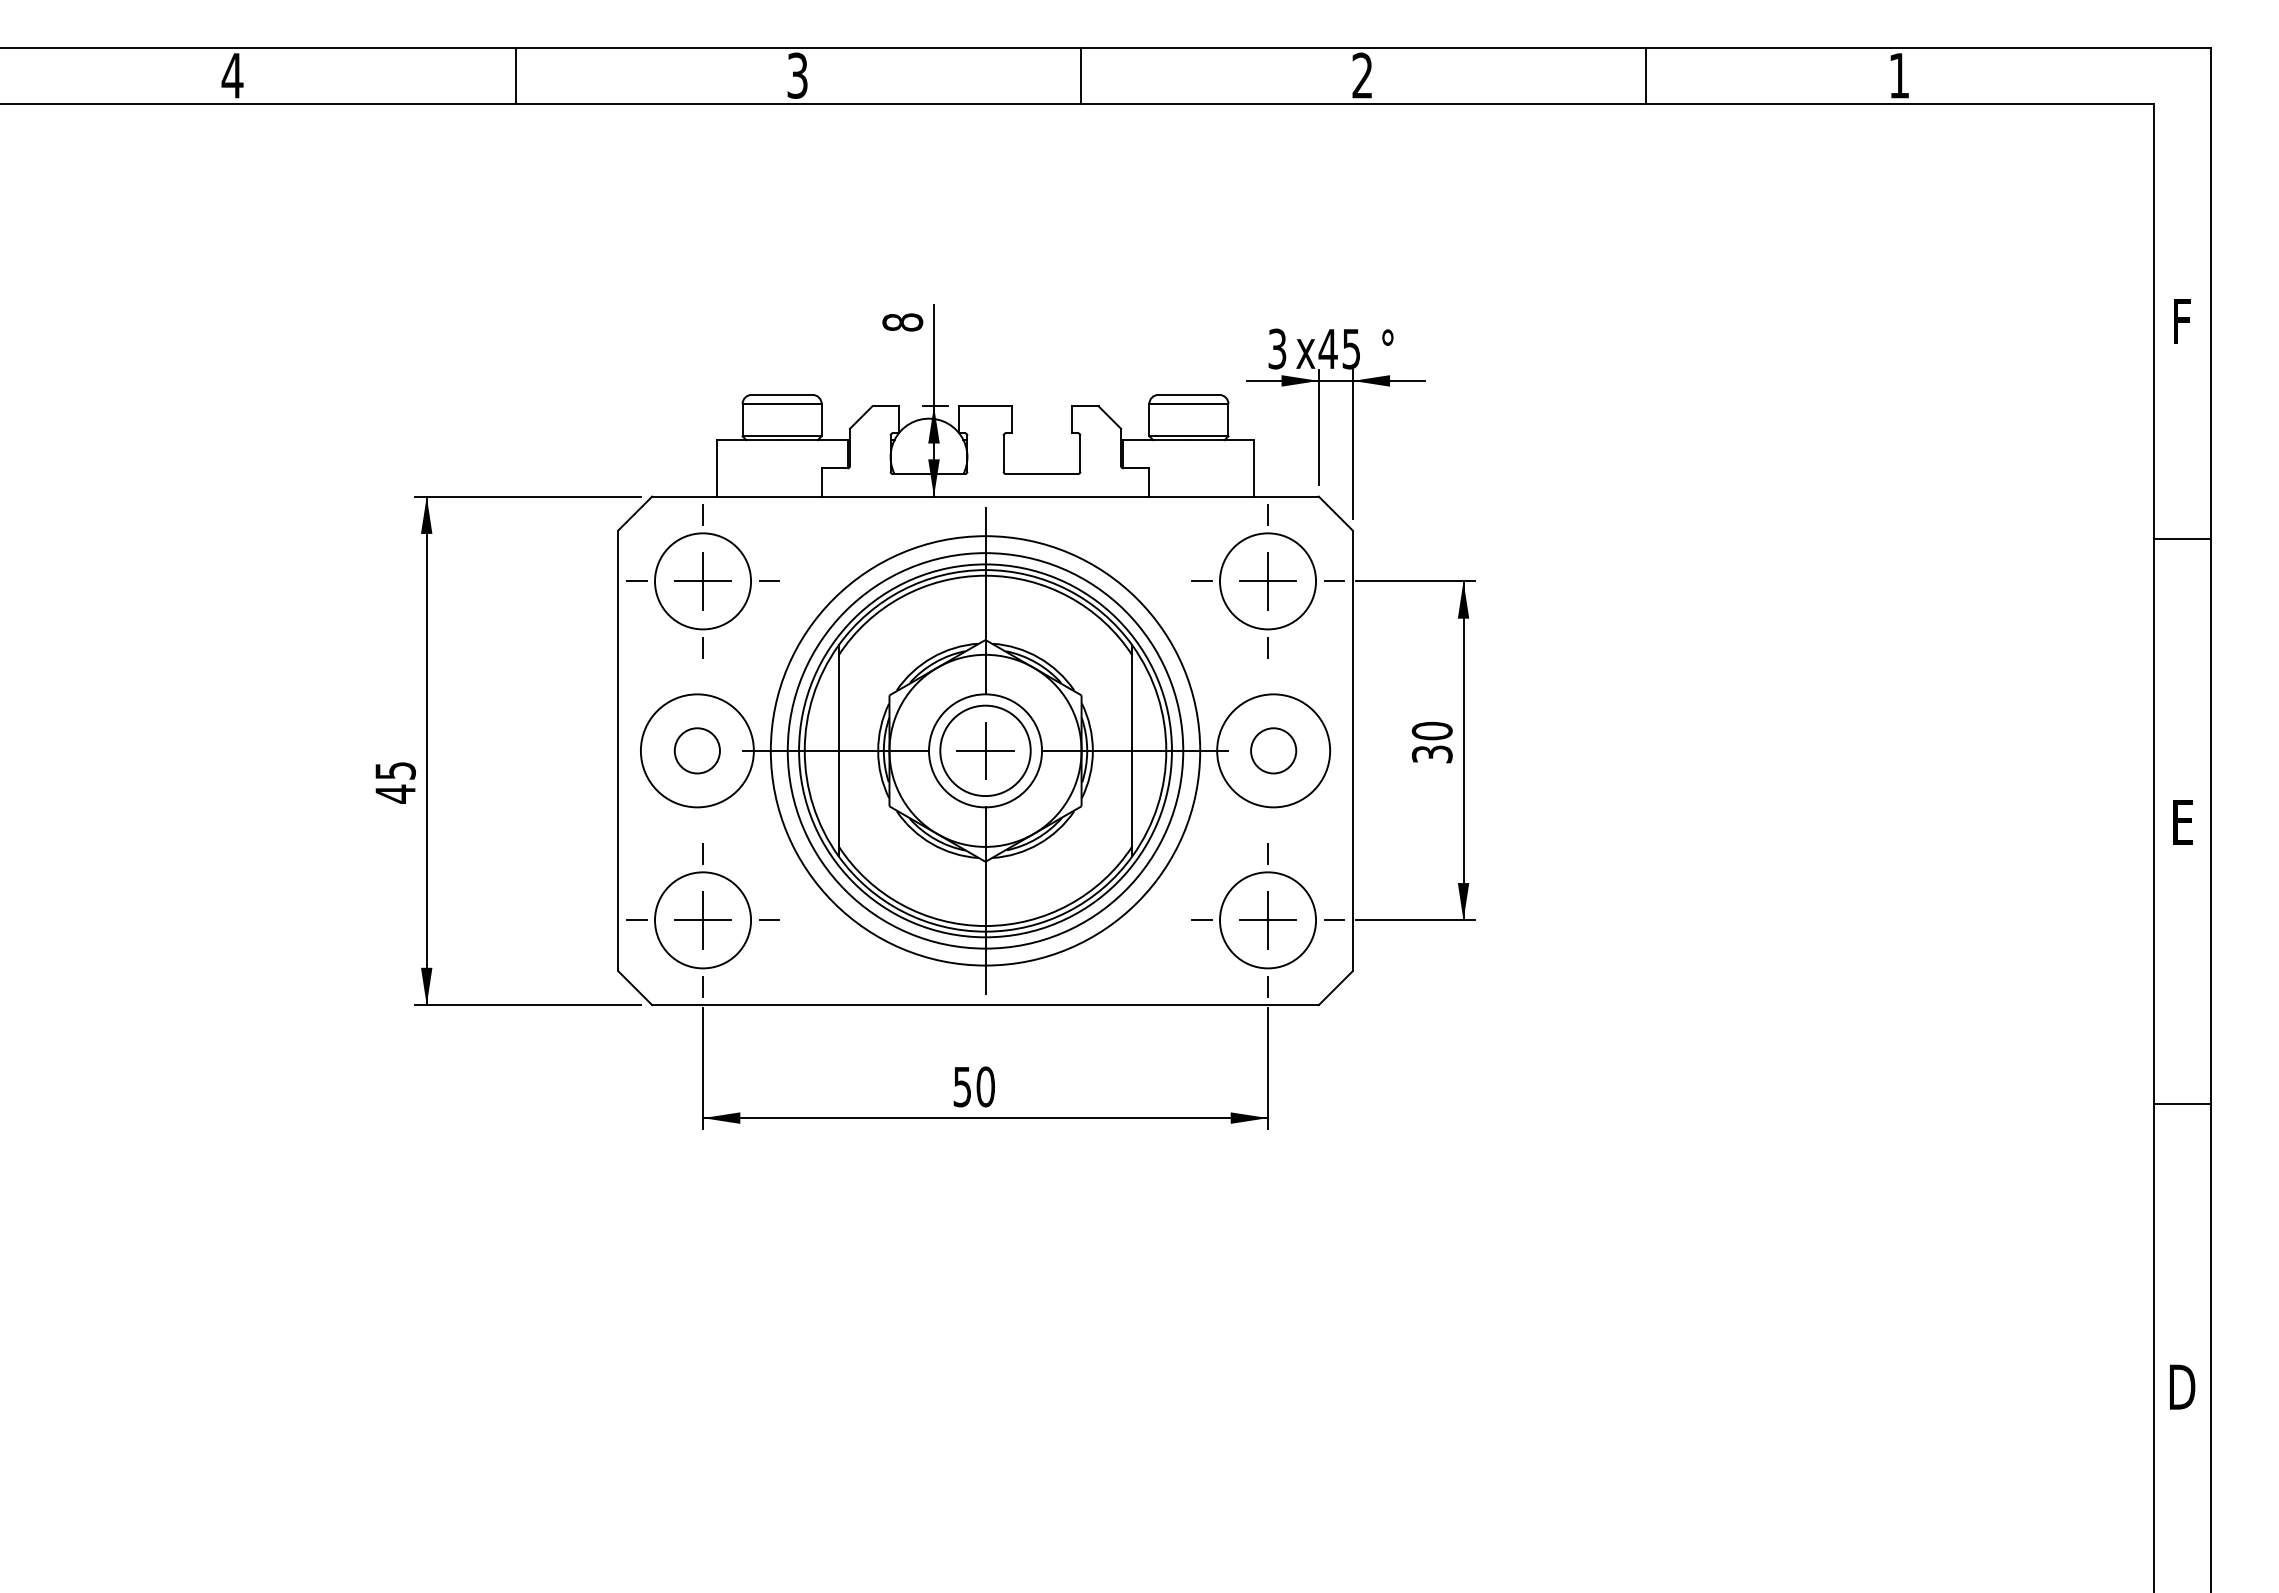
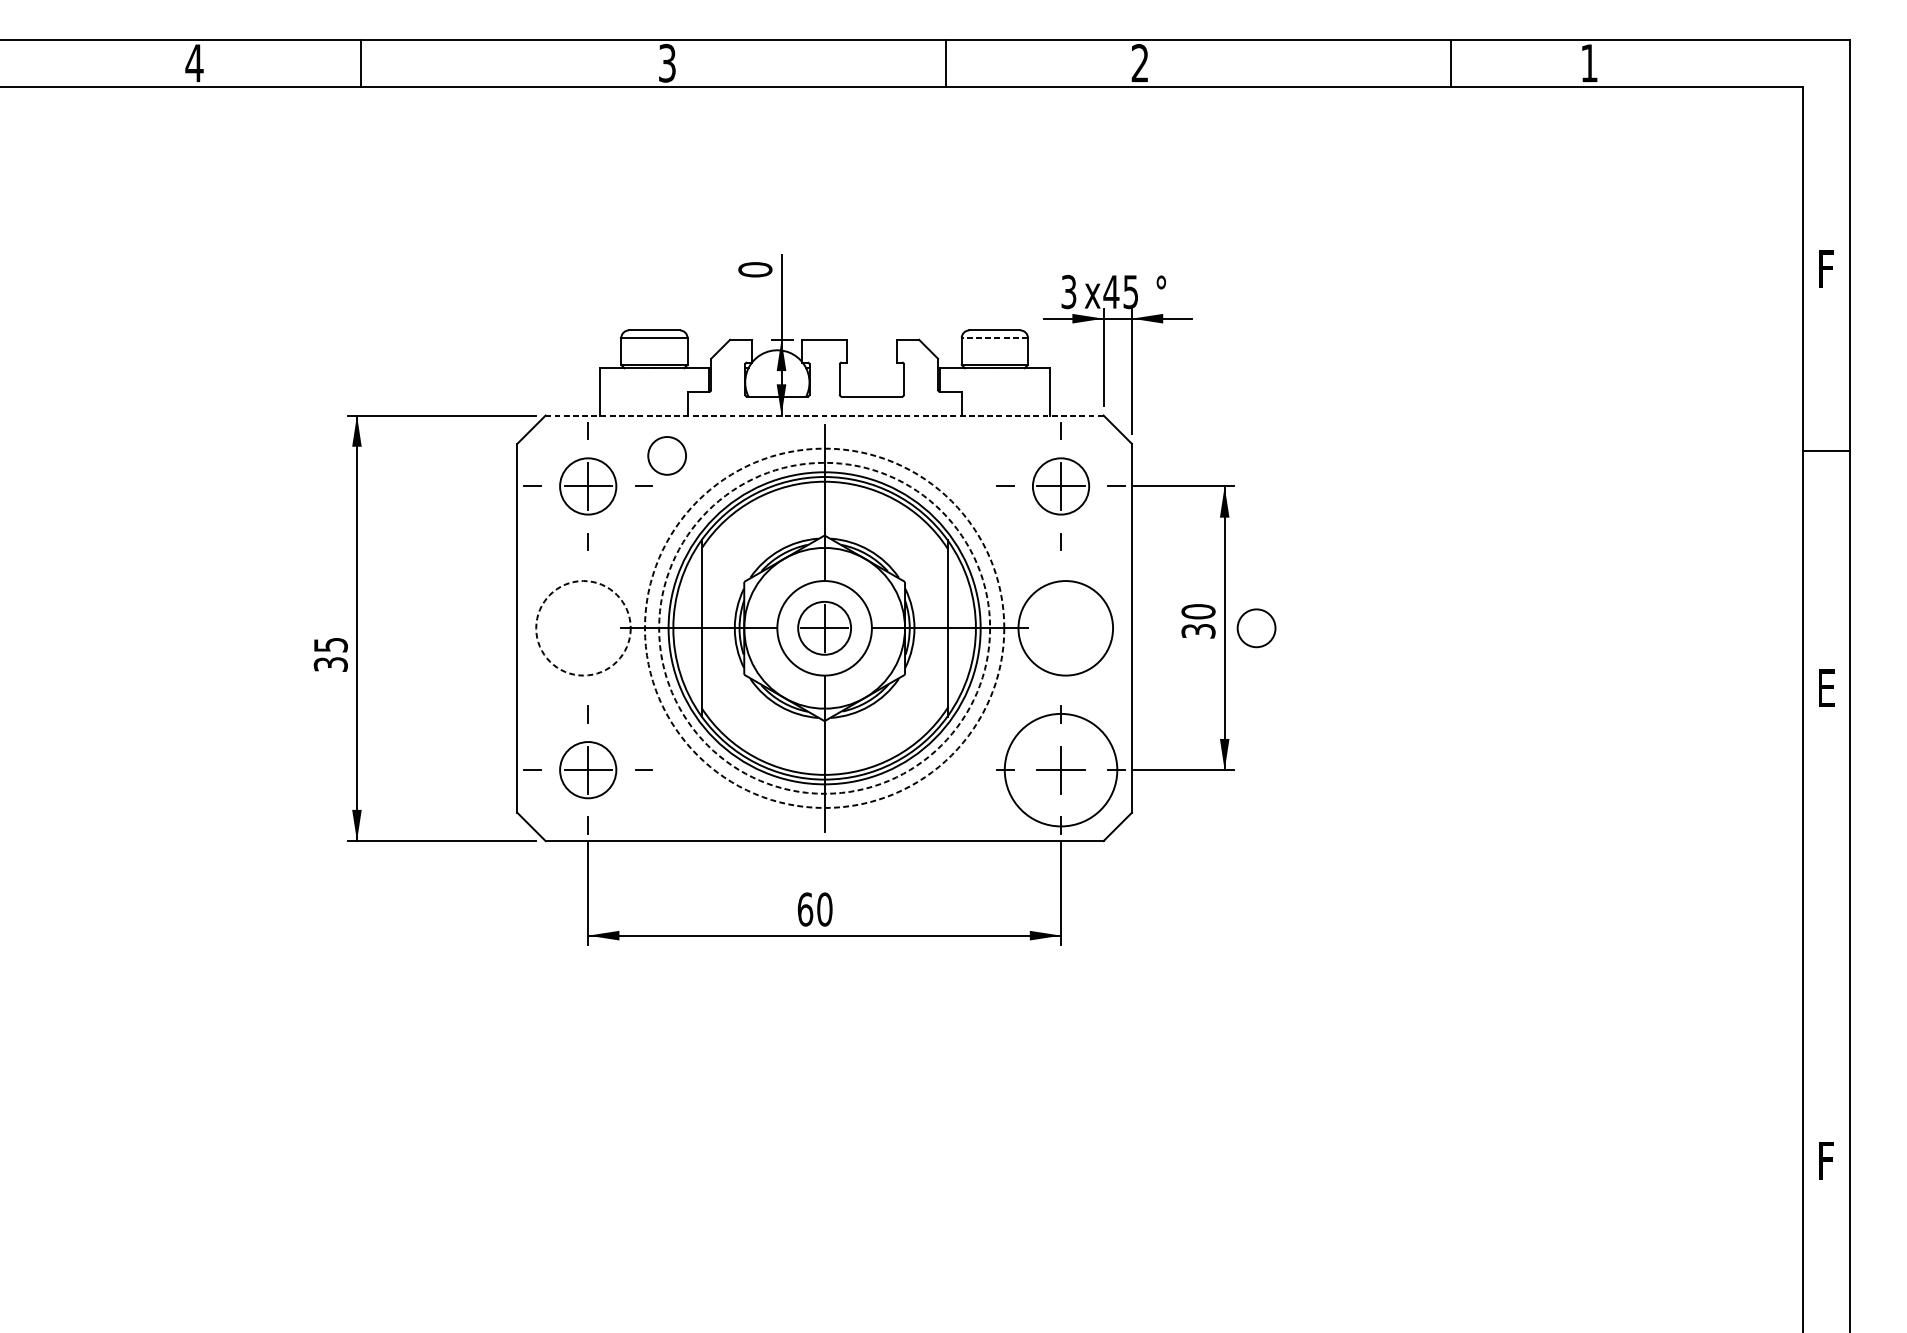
line: (515, 75) -> (360, 63), moved
line: (1080, 75) -> (945, 63), moved
line: (1645, 75) -> (1450, 63), moved
text: (902, 322) -> (755, 269), 8 -> 0
line: (1188, 403) -> (994, 337), solid -> dashed
line: (985, 496) -> (824, 415), solid -> dashed
circle: (703, 581) -> (588, 486), size x0.7
circle: (1267, 581) -> (1060, 486), size x0.7
circle: (696, 750) -> (582, 628), solid -> dashed
circle: (696, 750) -> (666, 455), moved
circle: (985, 750) -> (824, 628), size x0.7
circle: (985, 750) -> (824, 628), solid -> dashed
circle: (985, 750) -> (824, 628), solid -> dashed
circle: (1273, 750) -> (1256, 628), moved
text: (395, 793) -> (330, 663), 45 -> 35
circle: (703, 920) -> (588, 770), size x0.7
circle: (1267, 920) -> (1060, 770), size x1.4
text: (962, 1086) -> (805, 909), 50 -> 60
line: (2182, 1104) -> (1826, 924), removed
text: (2182, 1386) -> (1826, 1160), D -> F

